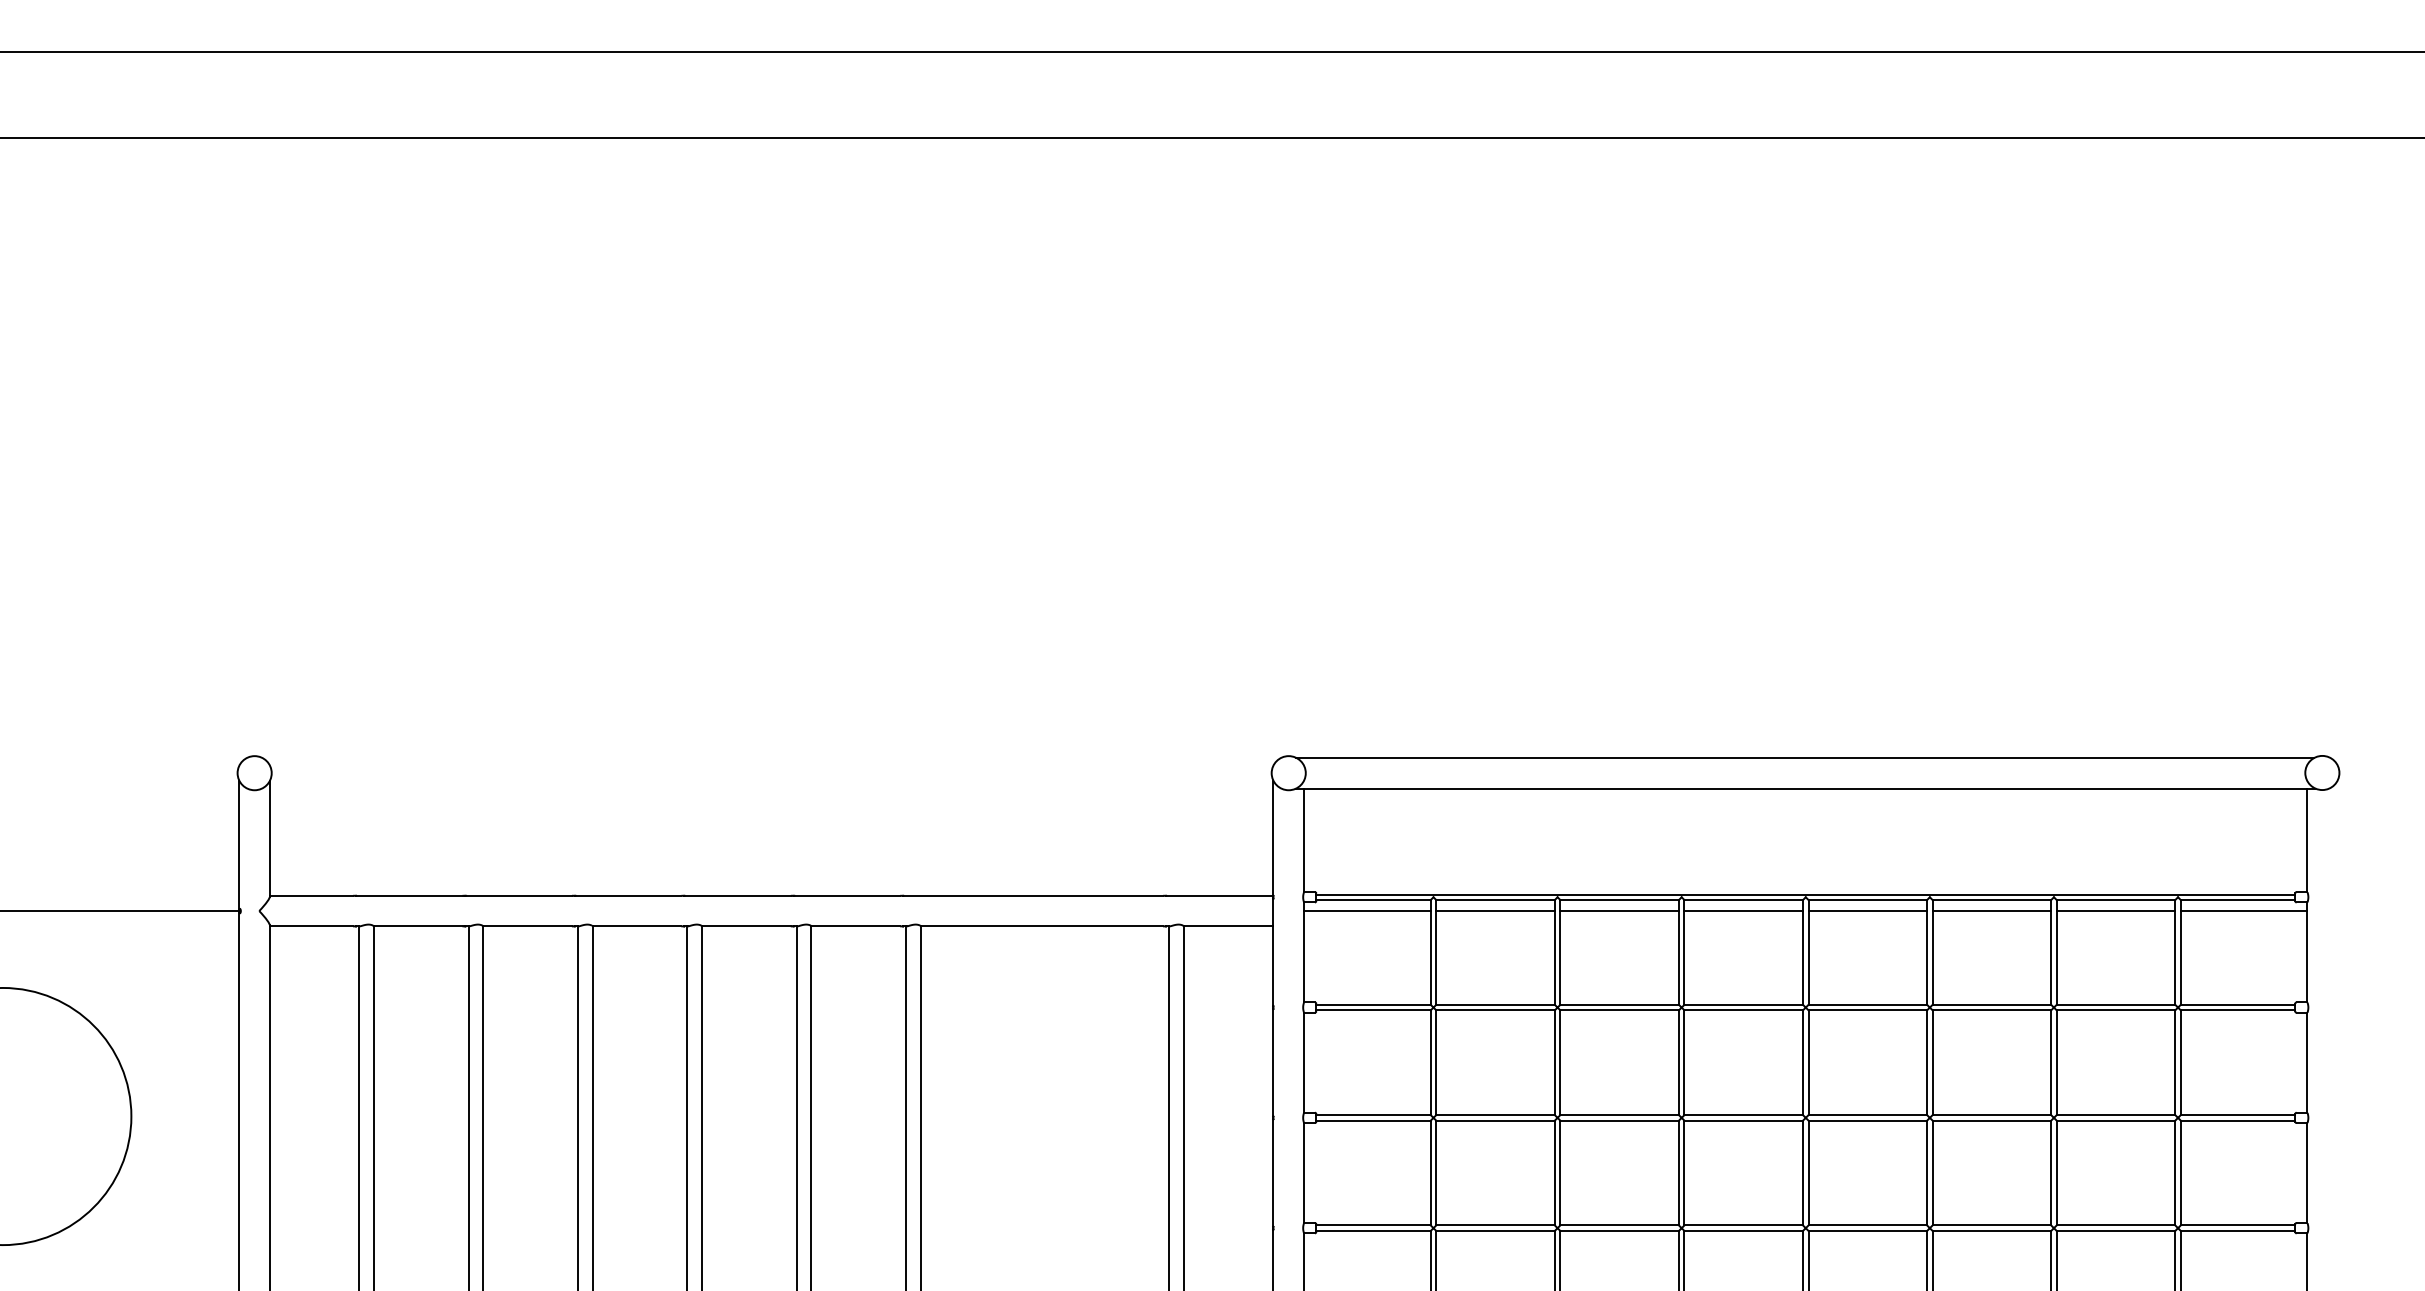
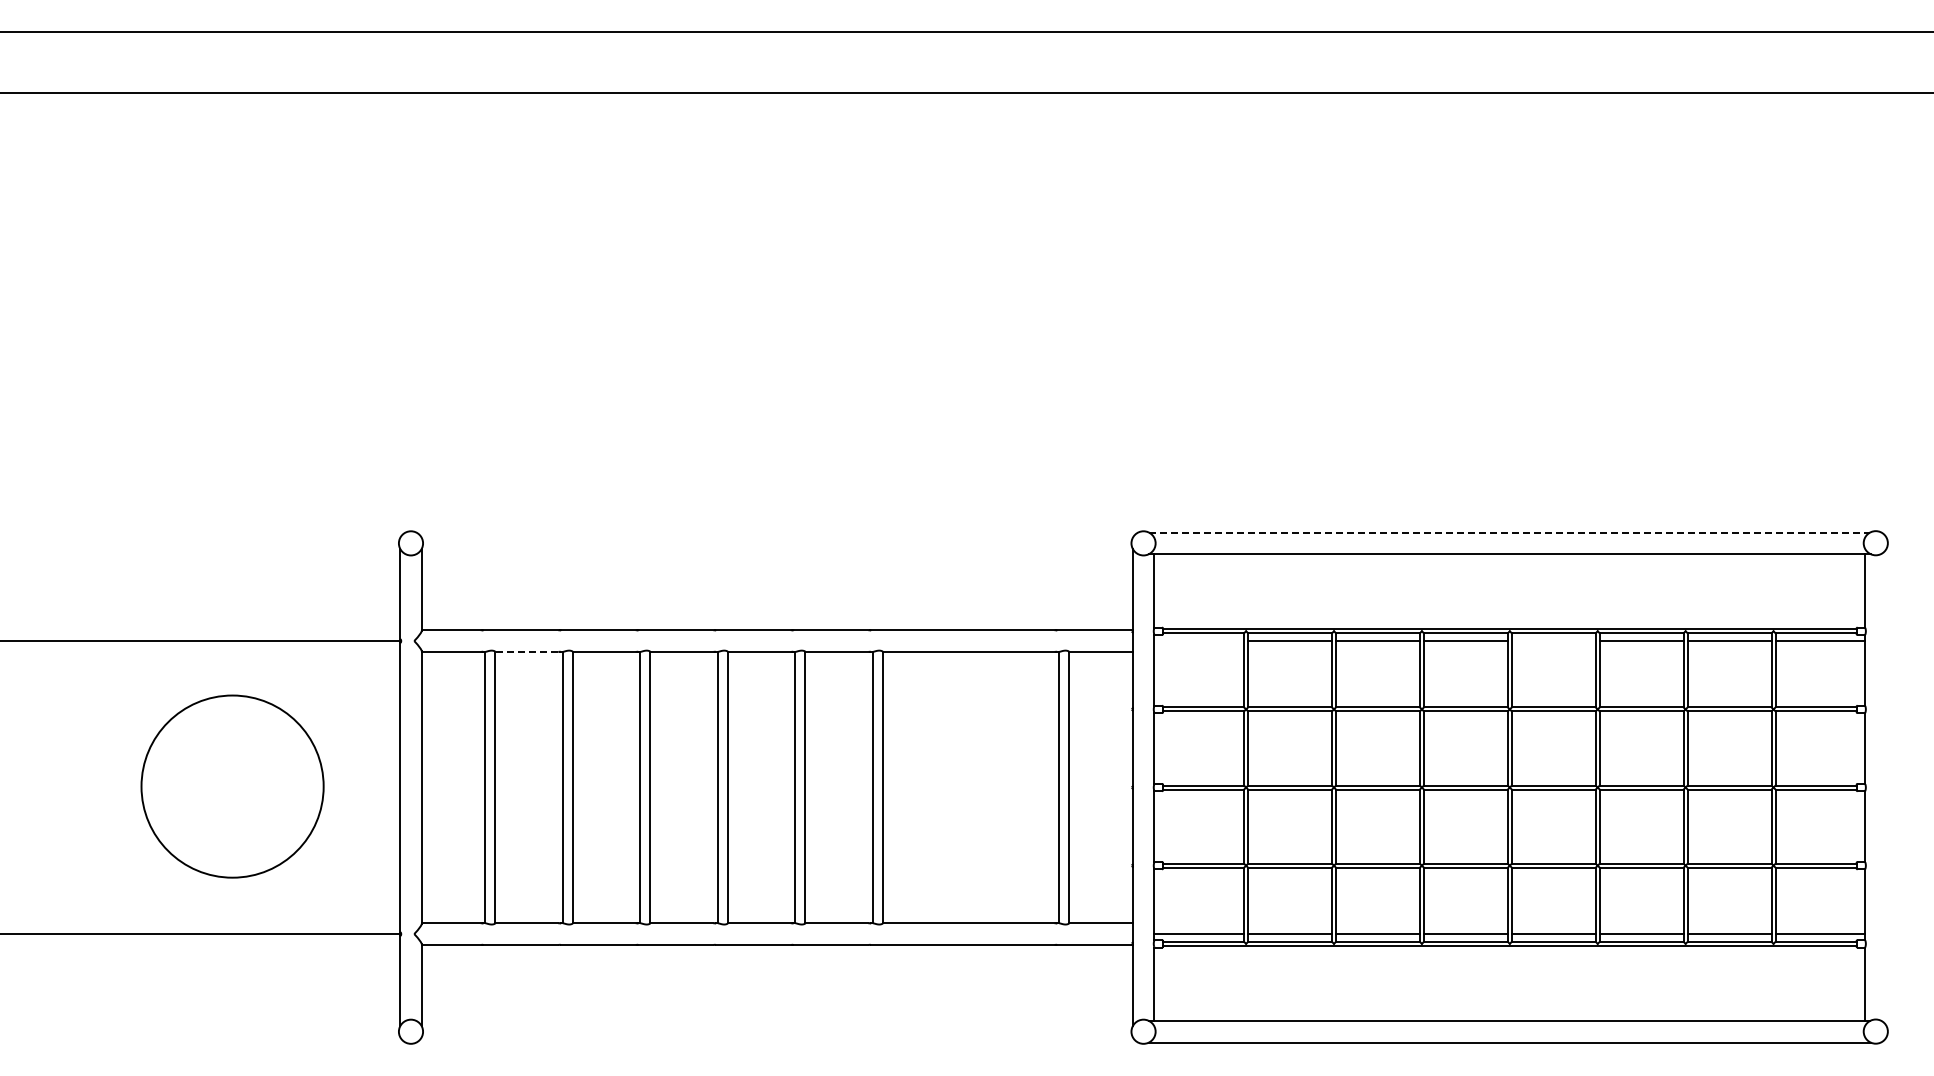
line: (1805, 757) -> (1509, 532), solid -> dashed
line: (1367, 910) -> (1199, 640), removed
line: (1867, 910) -> (1553, 640), removed
line: (417, 925) -> (526, 651), solid -> dashed

